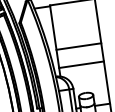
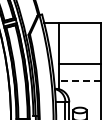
line: (82, 64) -> (80, 81), solid -> dashed

